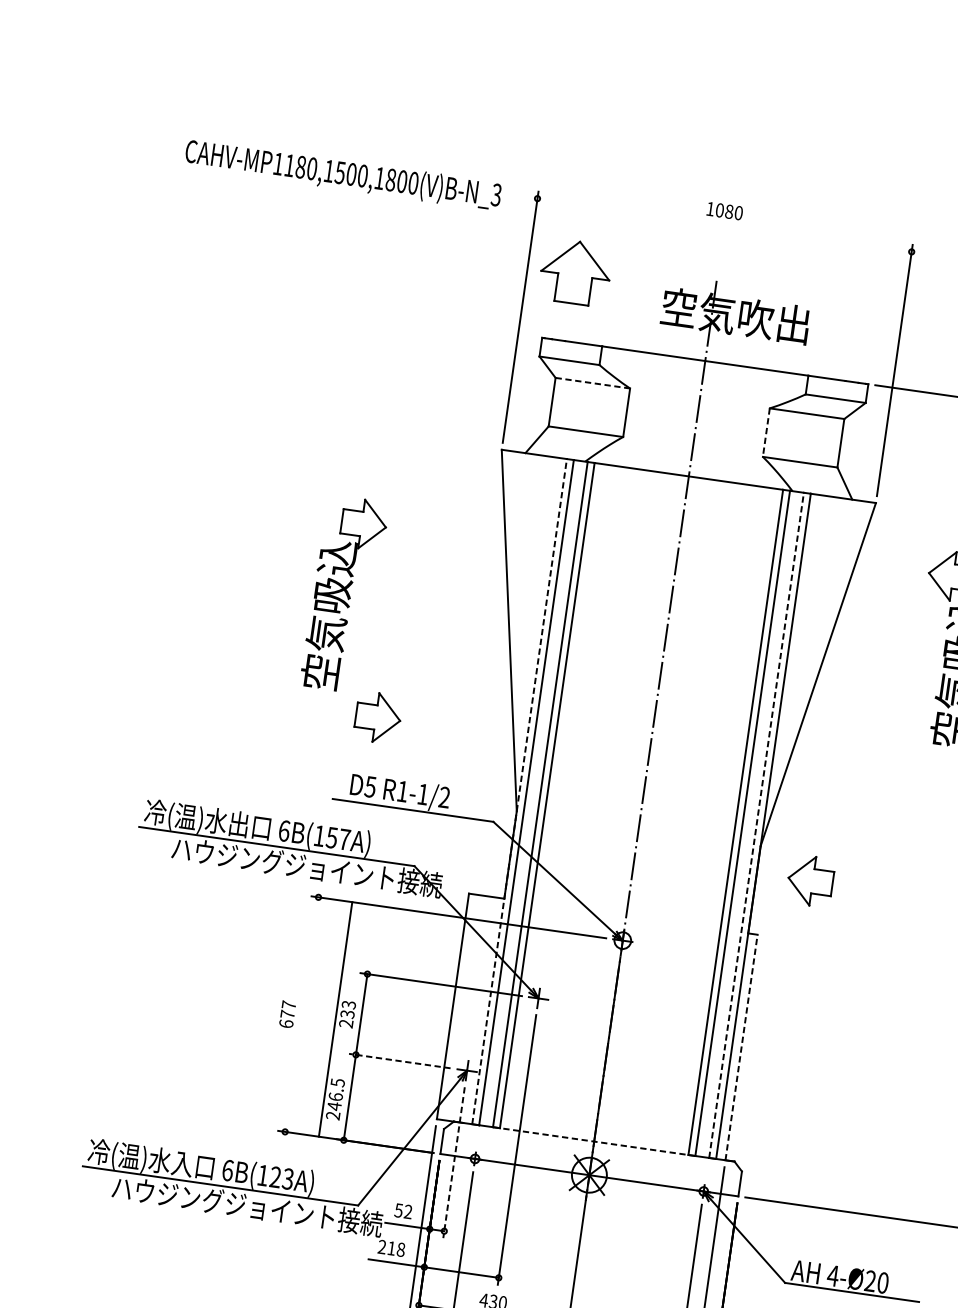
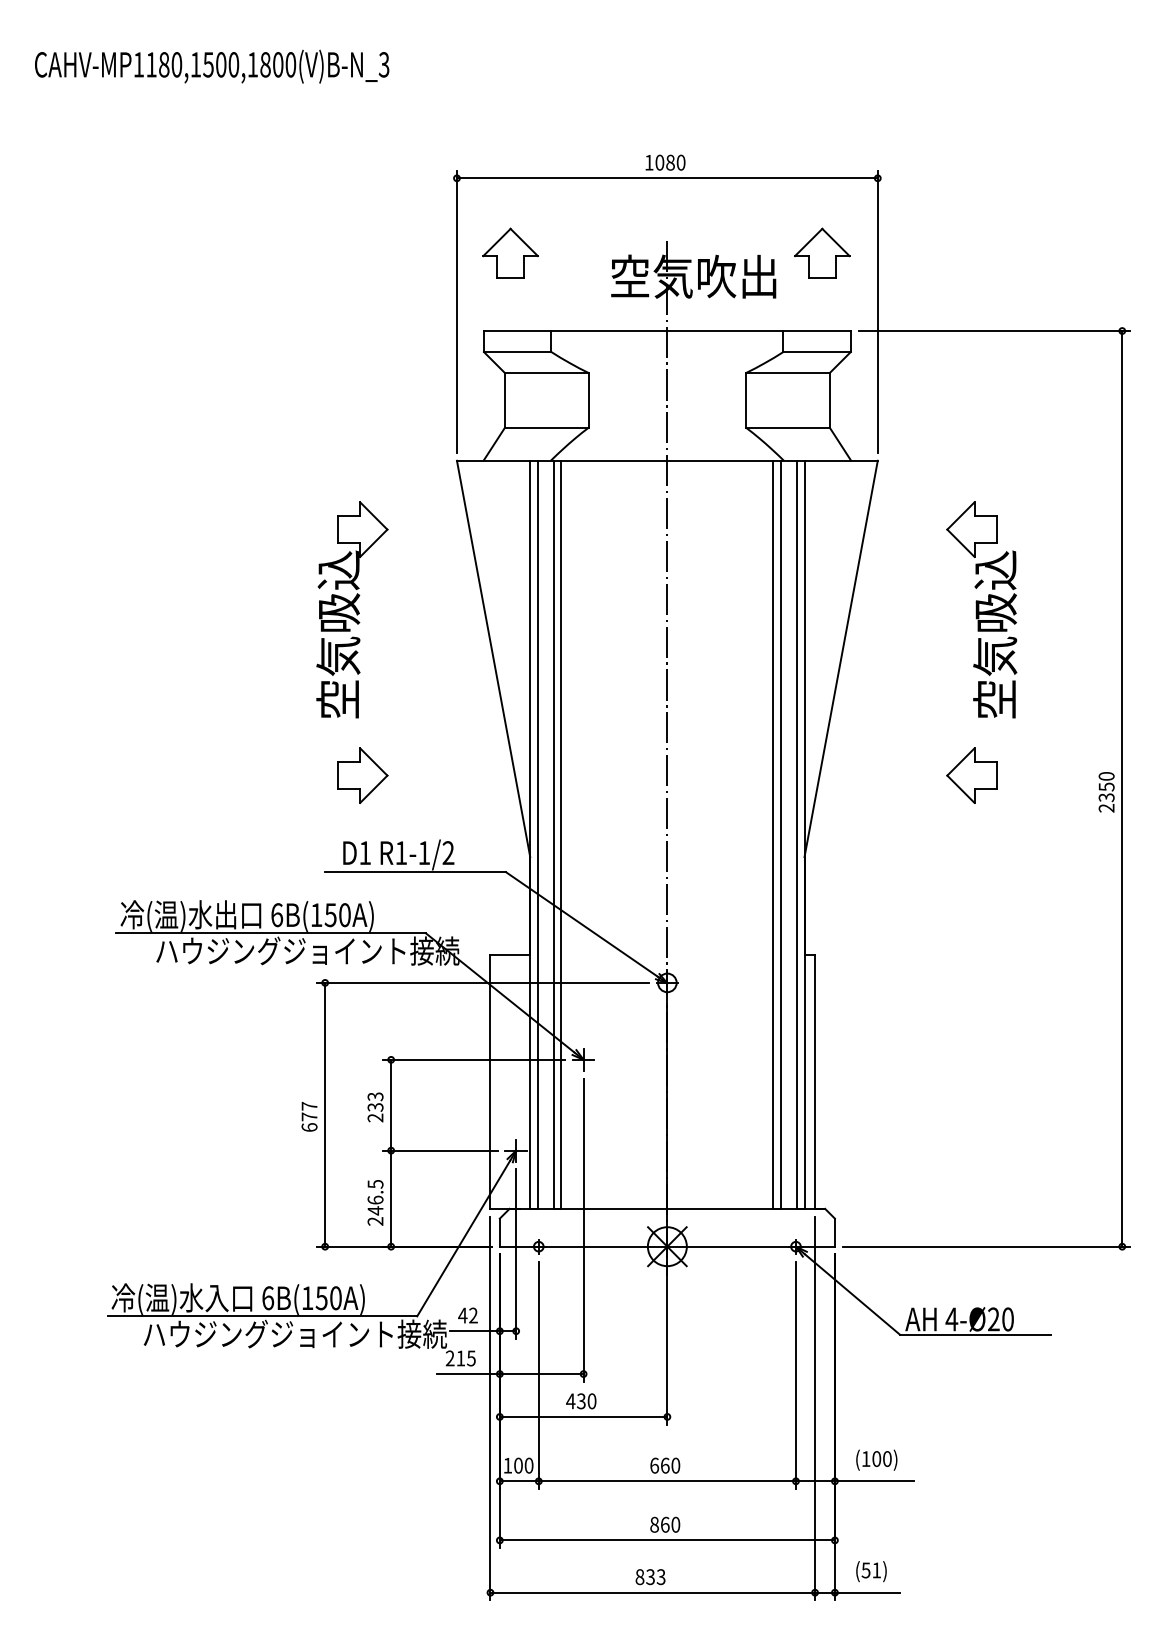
text: (343, 174) -> (212, 66), moved
line: (723, 225) -> (666, 178), added
part: (575, 271) -> (510, 252), size x0.71
part: (853, 310) -> (822, 252), added
line: (592, 383) -> (546, 373), dashed -> solid
line: (765, 432) -> (745, 400), dashed -> solid
part: (344, 594) -> (352, 609), moved
text: (369, 787) -> (364, 853), D5 -> D1
line: (519, 791) -> (530, 834), dashed -> solid
line: (756, 825) -> (796, 834), dashed -> solid
text: (344, 839) -> (344, 915), 6B(157A) -> 6B(150A)
part: (810, 880) -> (971, 775), moved
line: (335, 1019) -> (325, 1114), moved
line: (741, 1047) -> (815, 1082), dashed -> solid
line: (398, 1060) -> (439, 1150), dashed -> solid
line: (594, 1141) -> (667, 1208), dashed -> solid
line: (454, 1163) -> (516, 1254), dashed -> solid
text: (281, 1178) -> (328, 1298), 6B(123A) -> 6B(150A)
text: (398, 1210) -> (462, 1315), 52 -> 42
text: (401, 1249) -> (471, 1358), 218 -> 215

